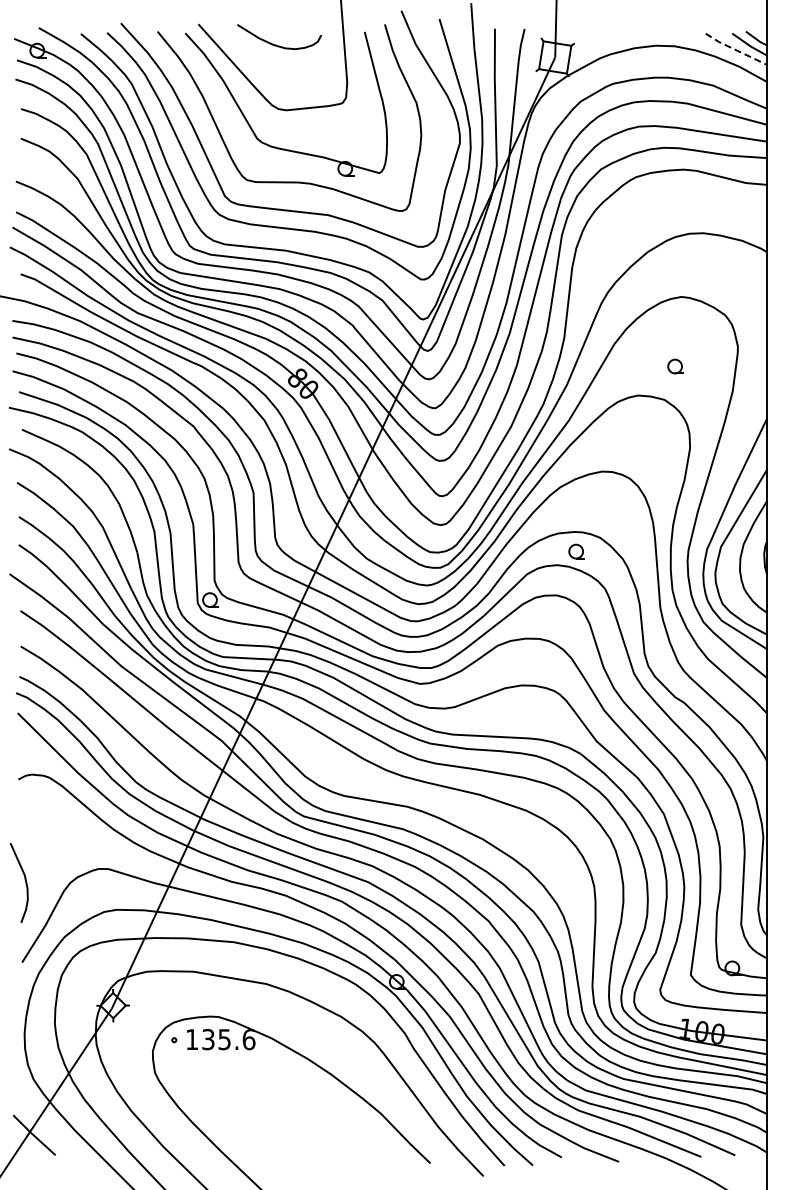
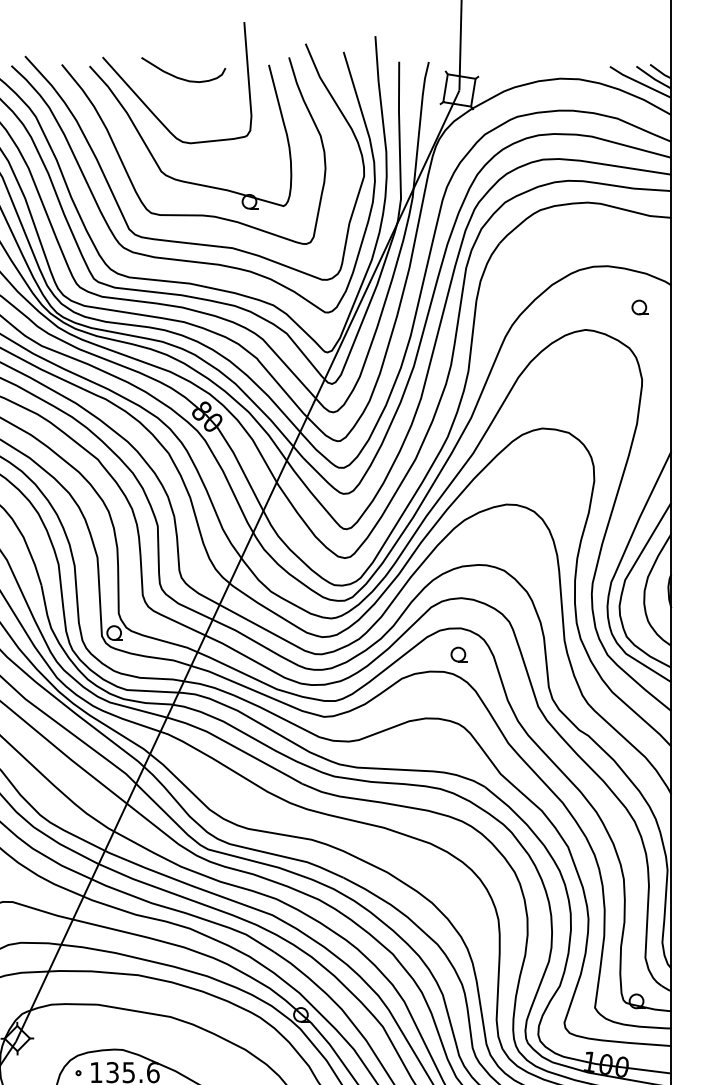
line: (735, 49) -> (639, 82), dashed -> solid
part: (675, 366) -> (639, 307), moved
part: (576, 551) -> (458, 654), moved

